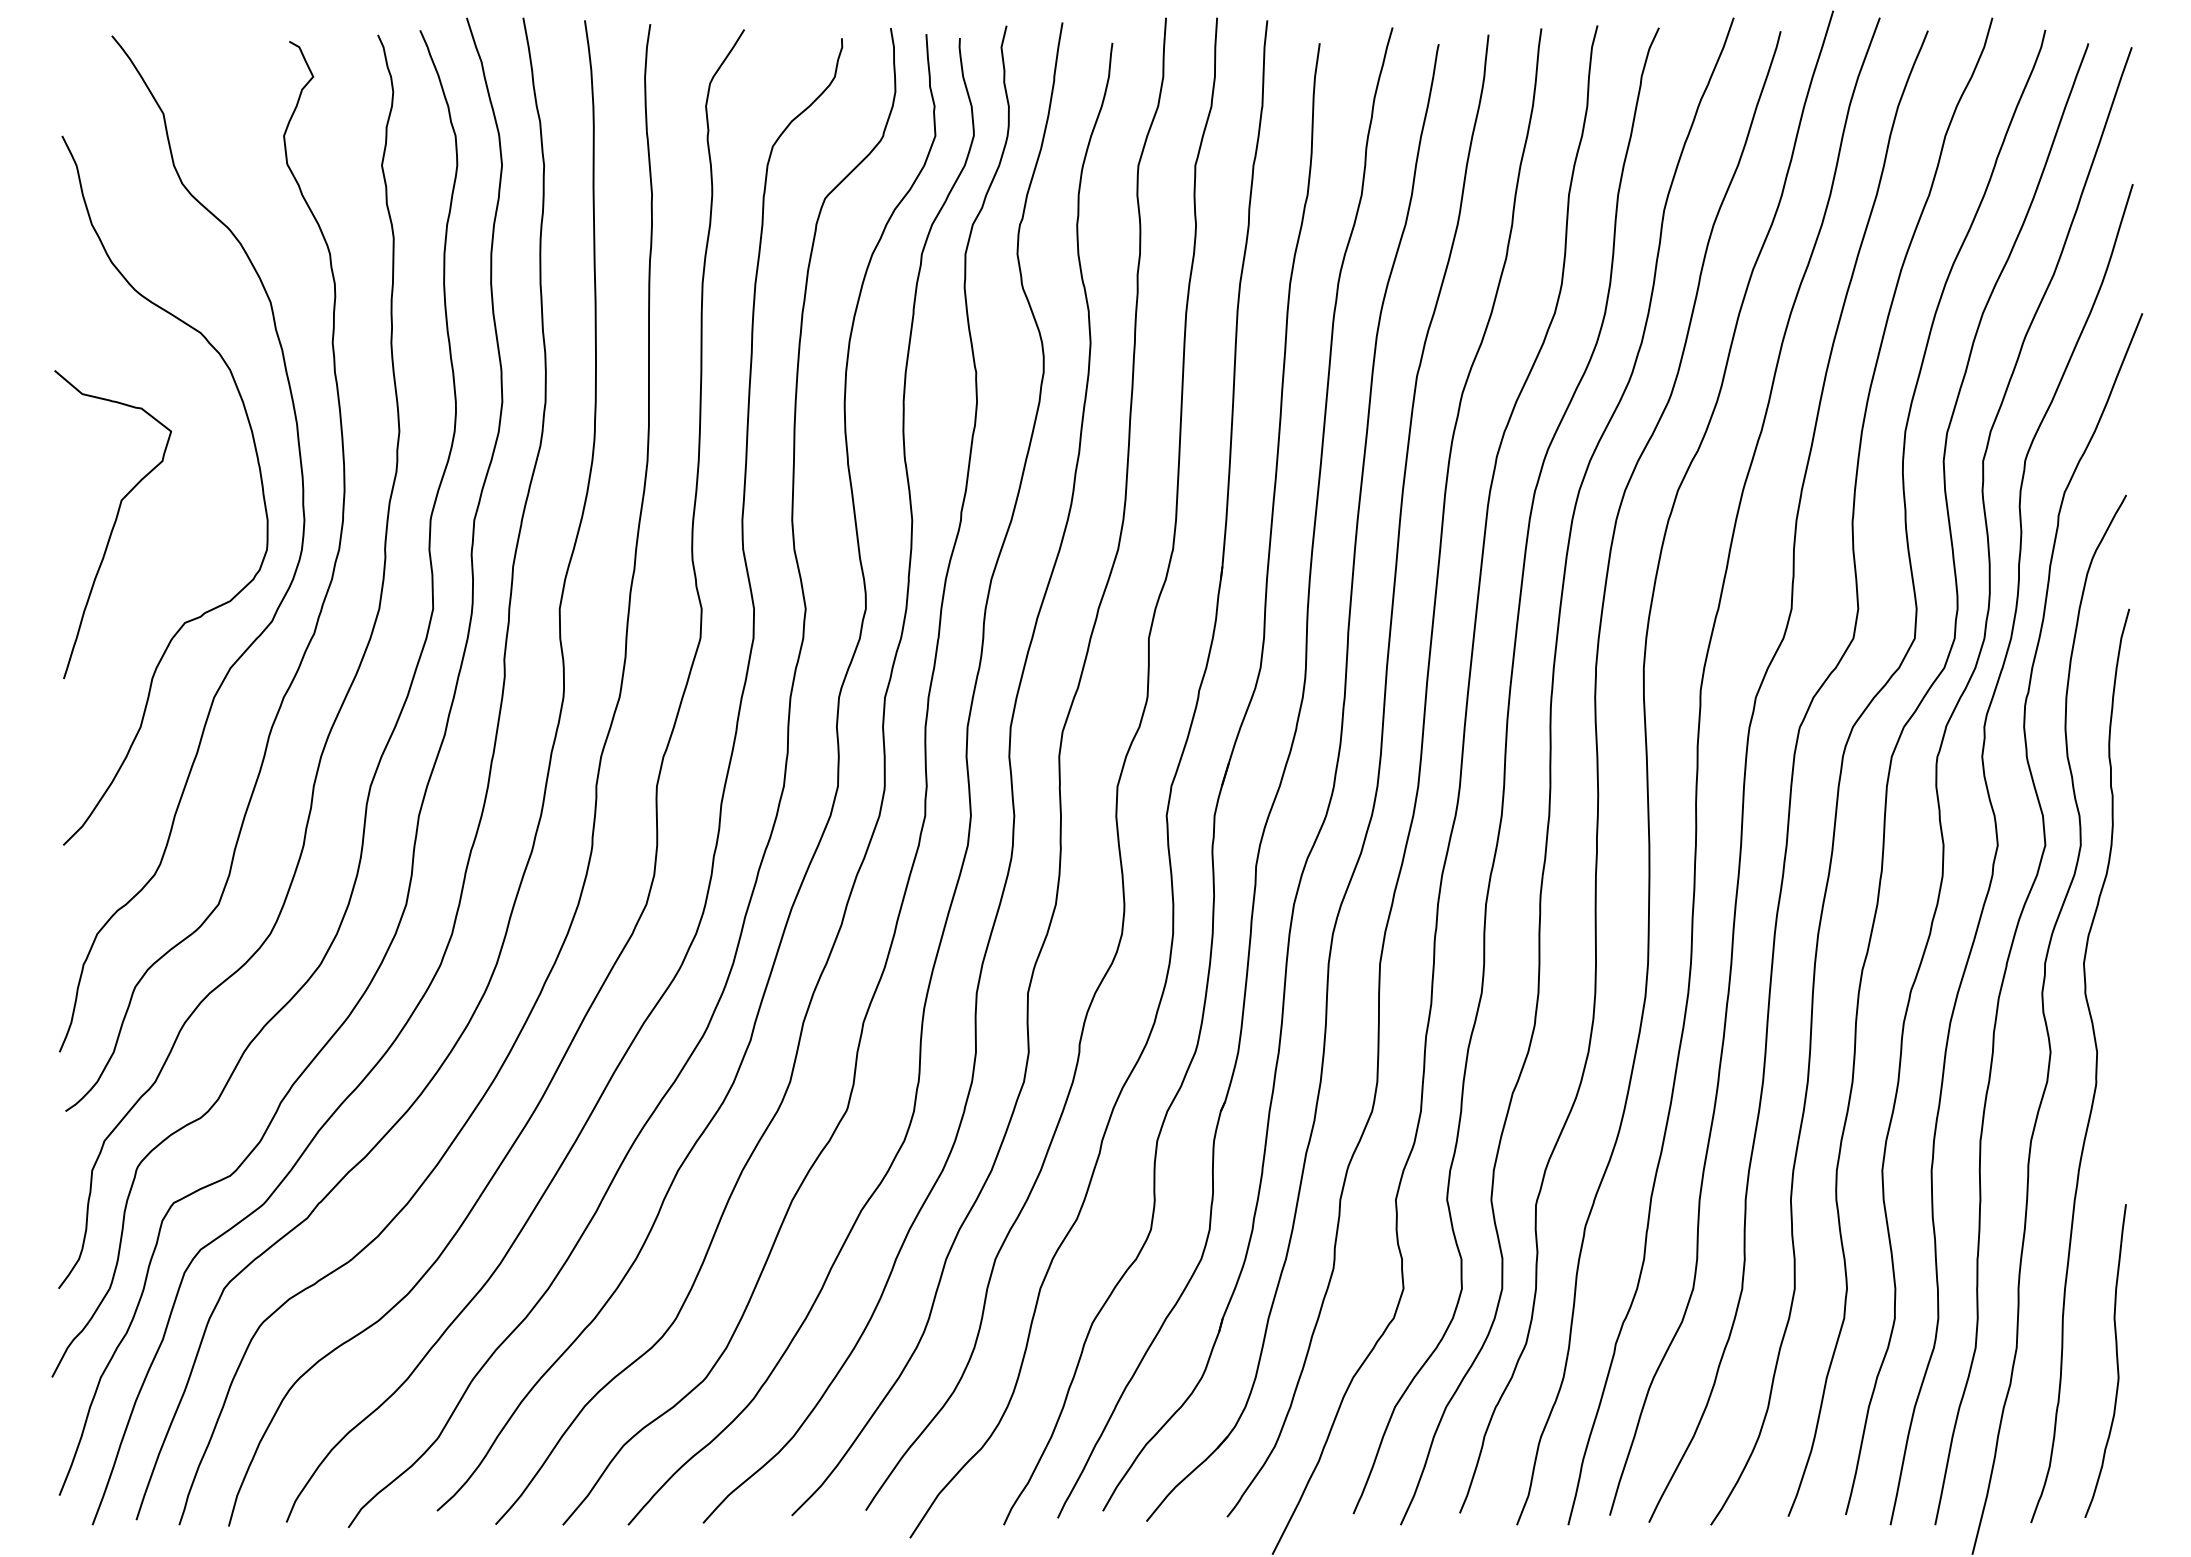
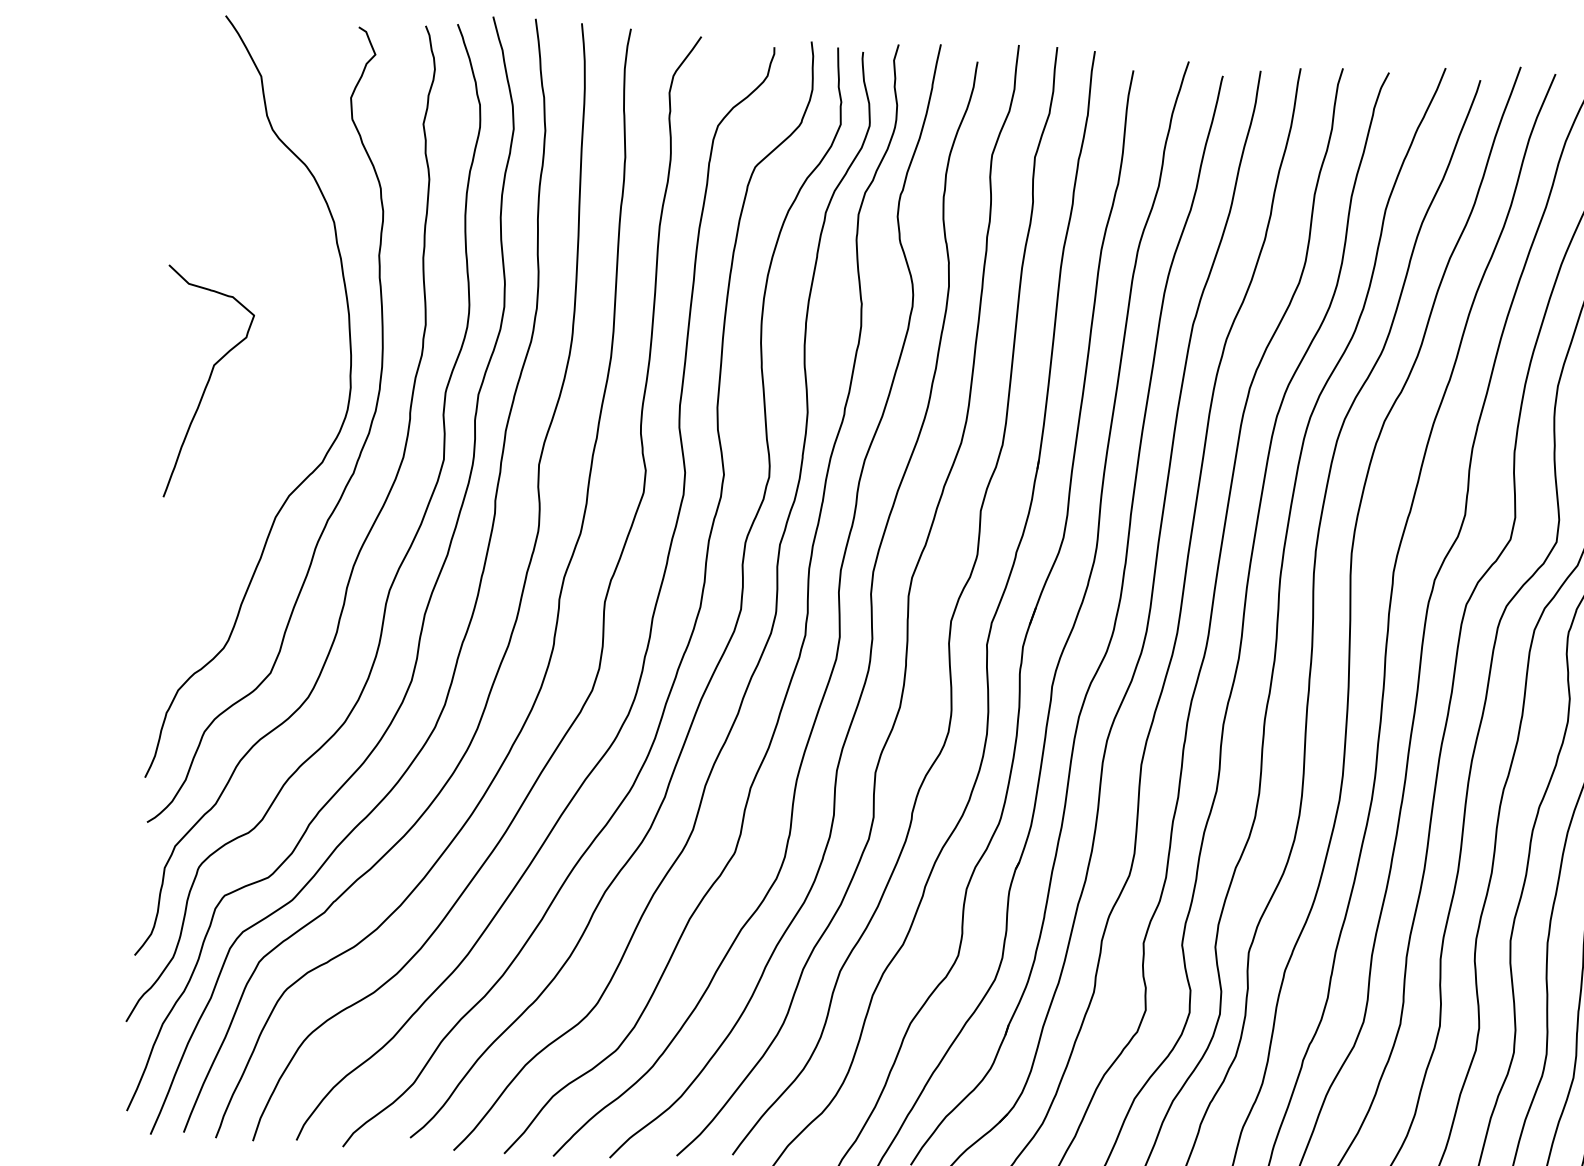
curve: (259, 474) -> (318, 351), removed

